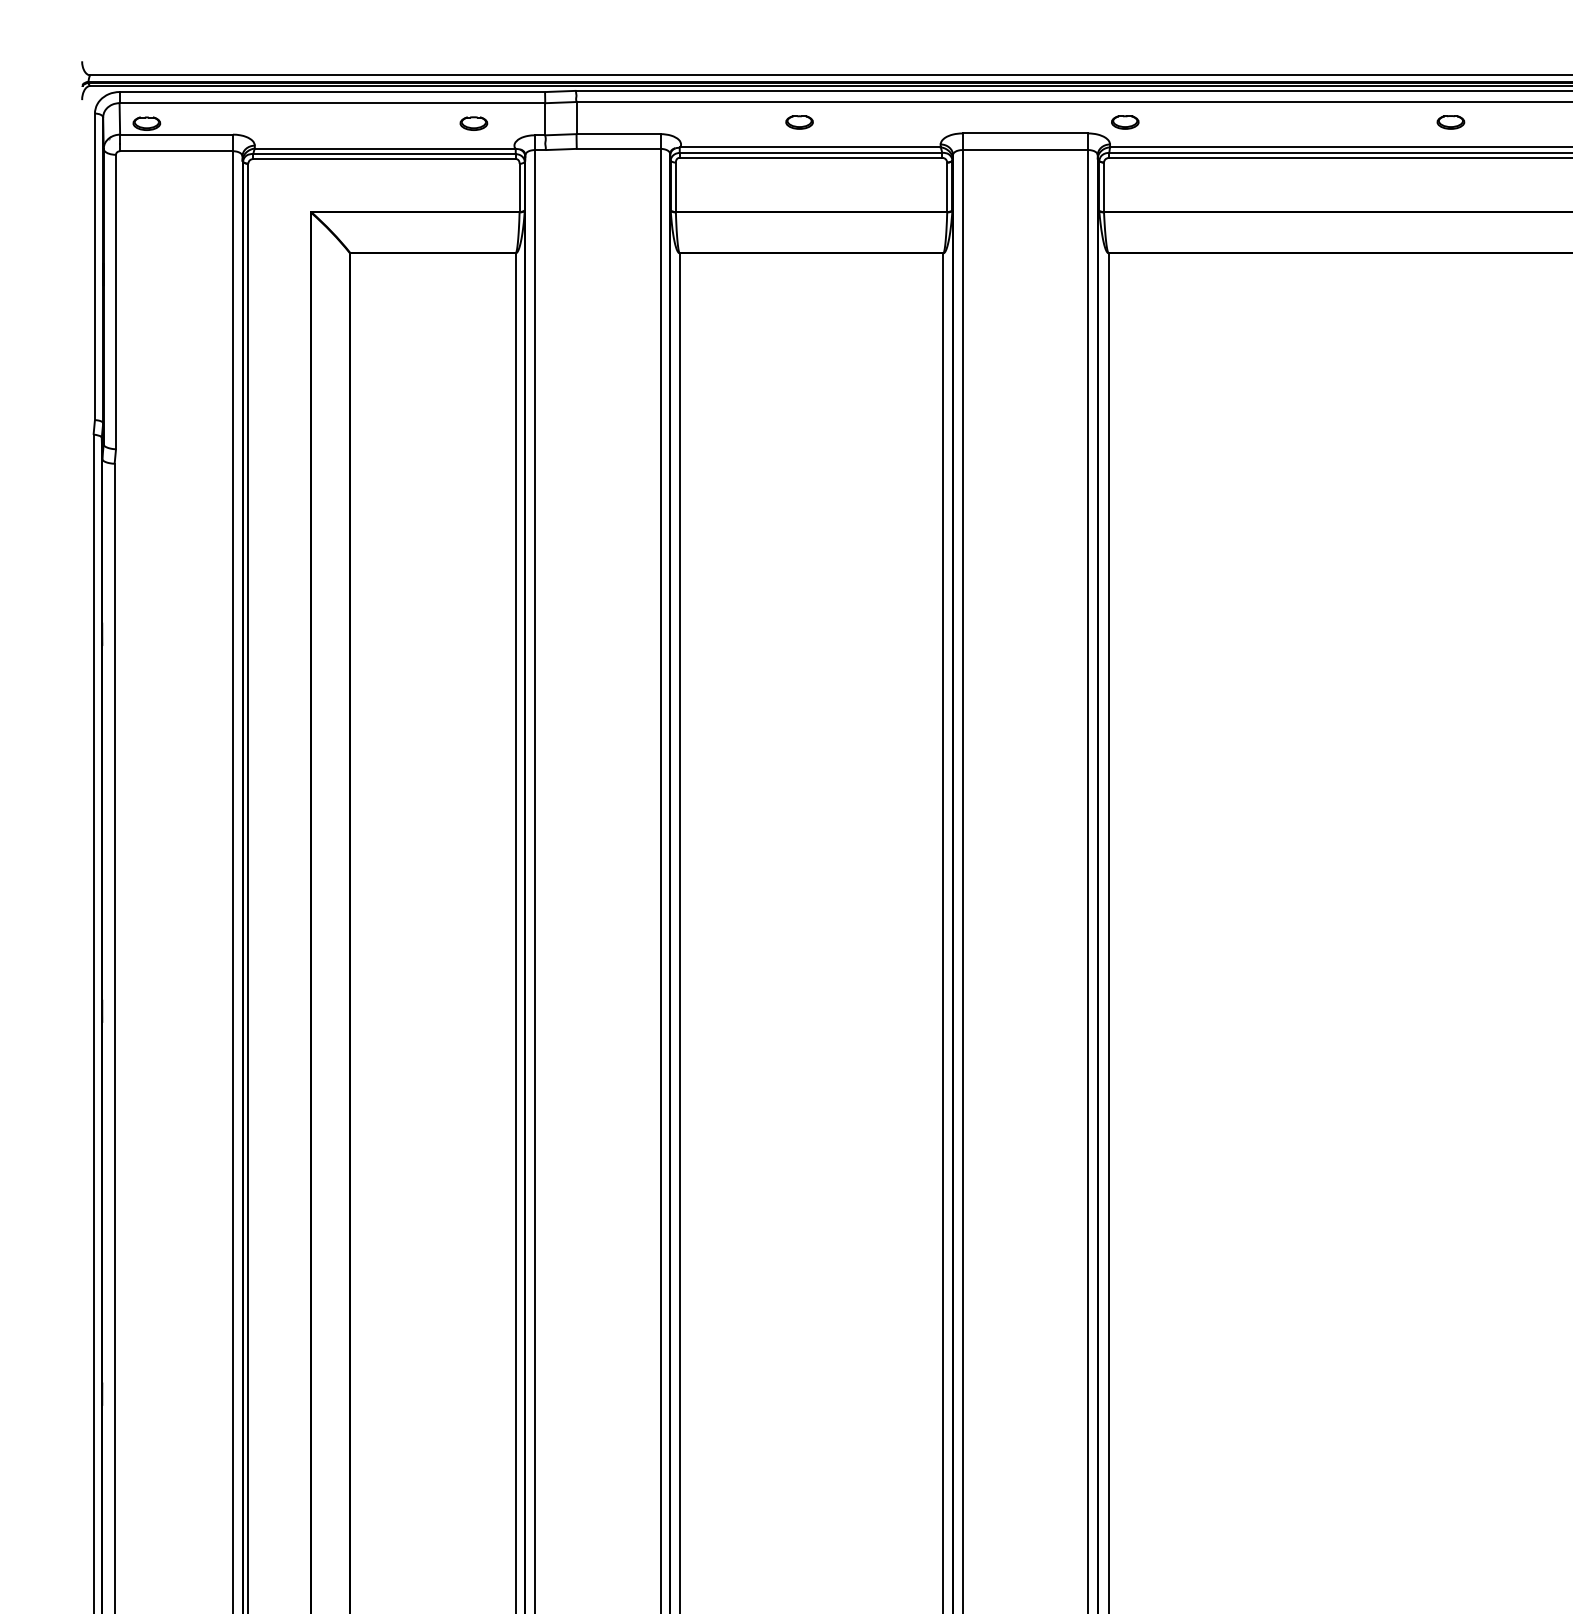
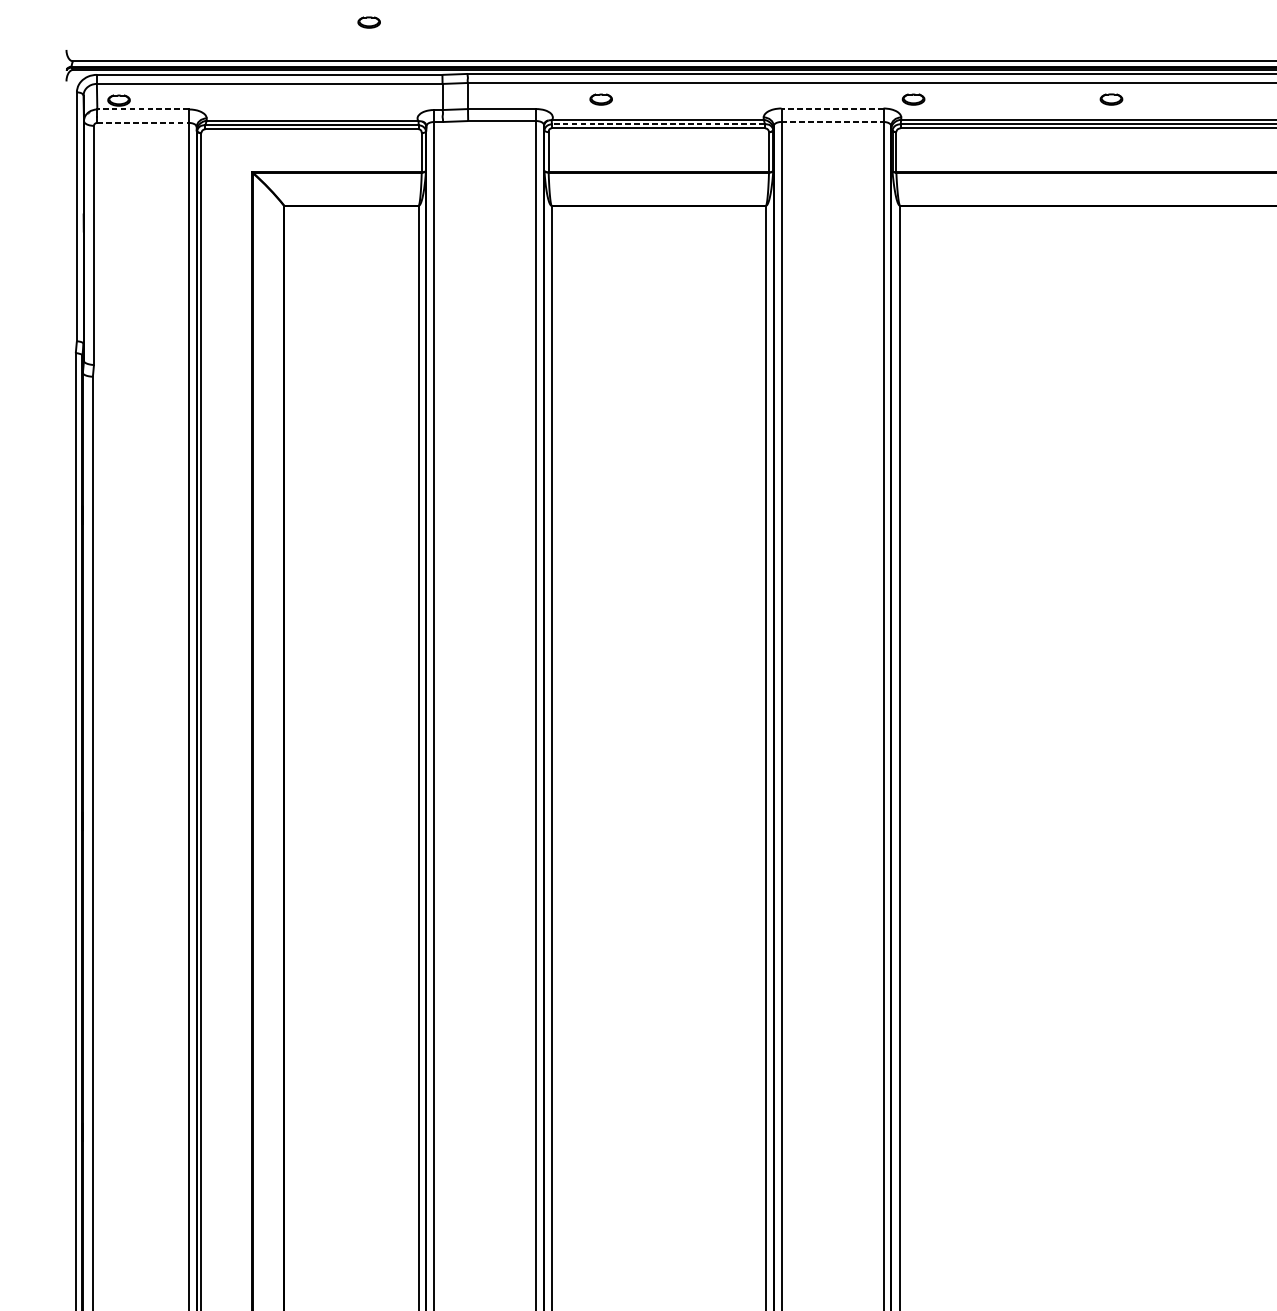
part: (799, 122) -> (601, 99), moved
part: (1450, 122) -> (1111, 99), moved
part: (473, 123) -> (368, 22), moved
line: (1025, 133) -> (832, 108), solid -> dashed
line: (176, 134) -> (143, 109), solid -> dashed
line: (1025, 150) -> (832, 122), solid -> dashed
line: (177, 151) -> (143, 123), solid -> dashed
line: (810, 152) -> (657, 123), solid -> dashed

